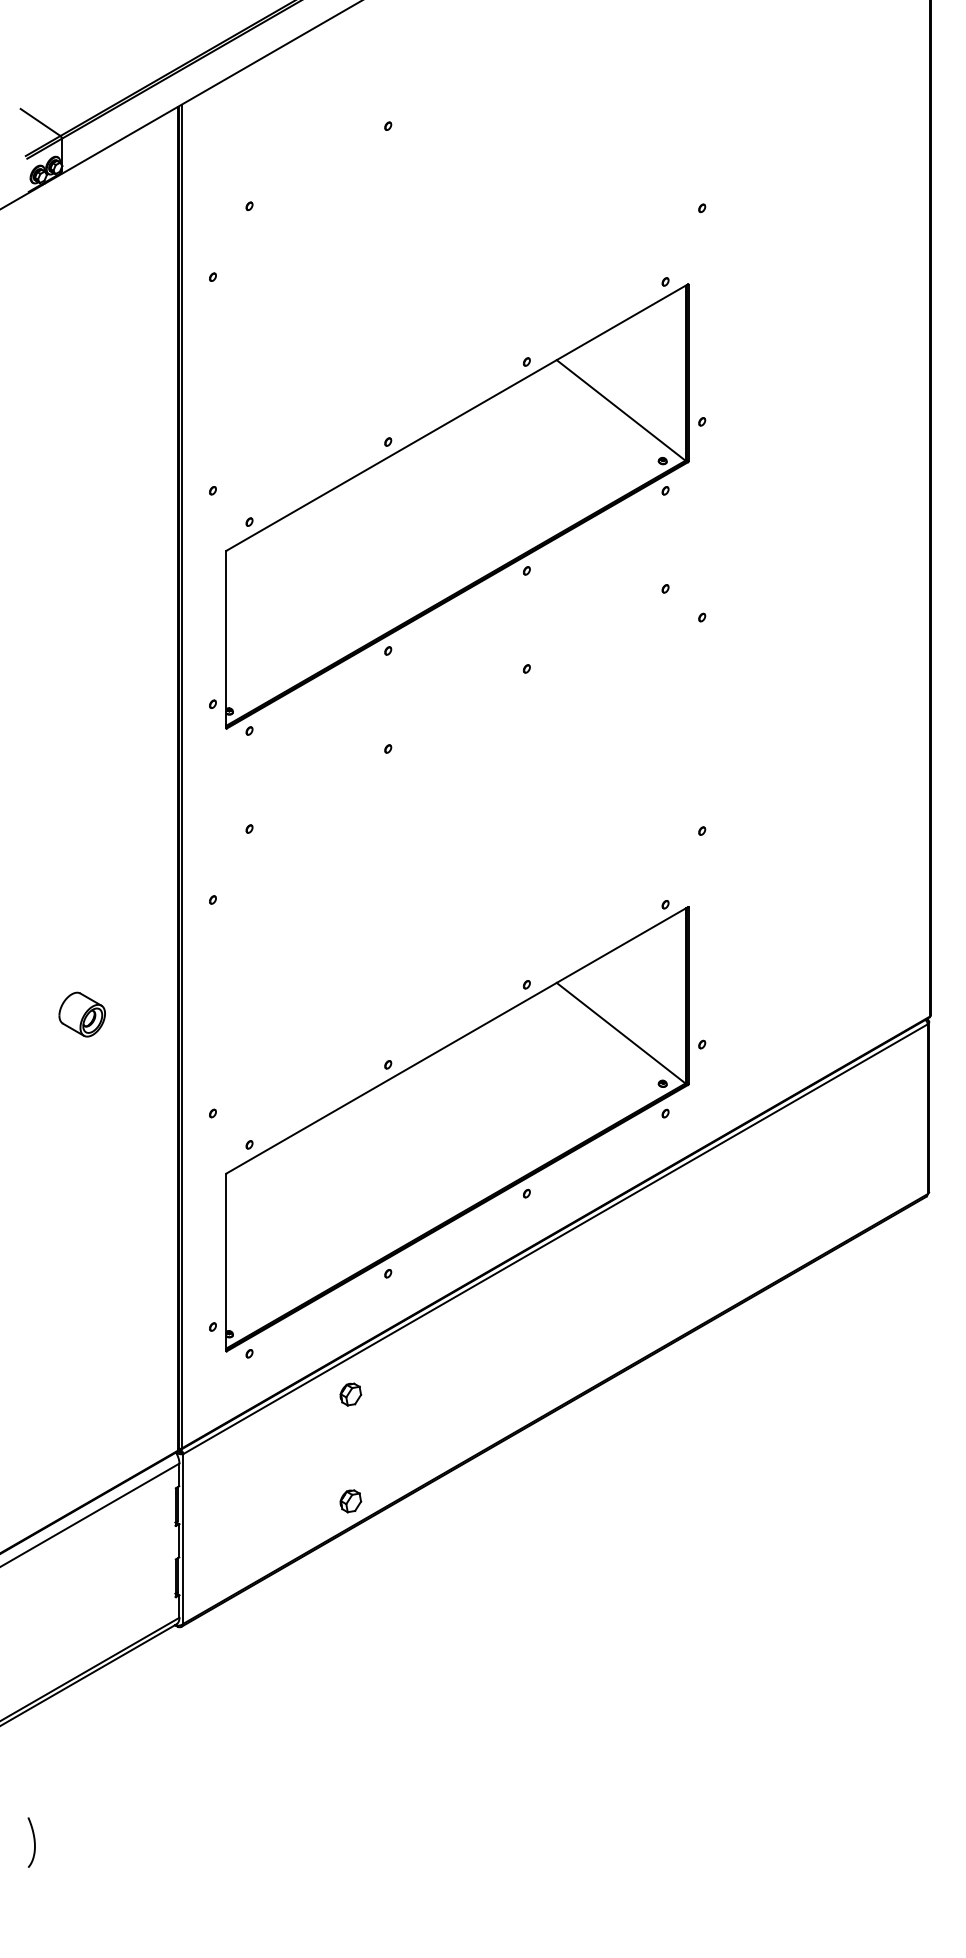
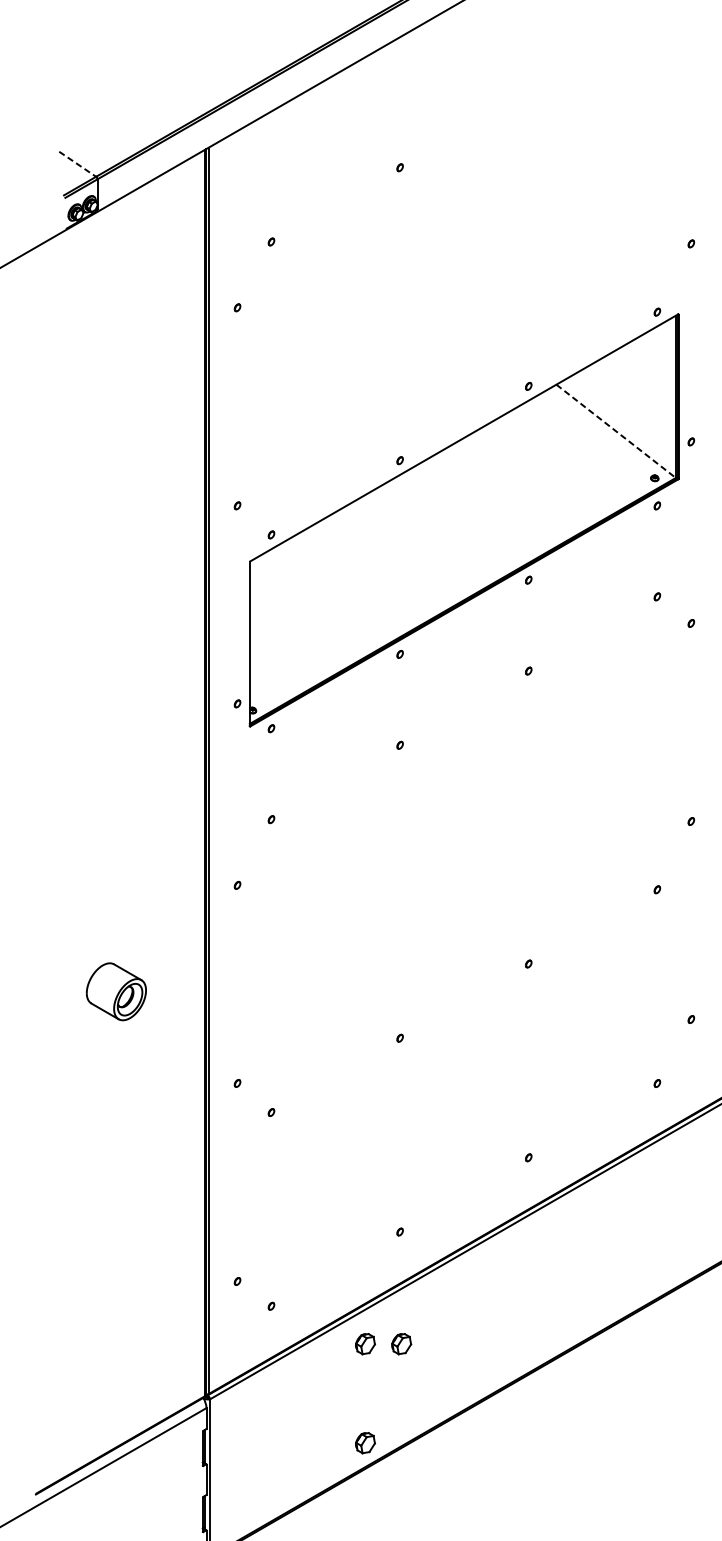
line: (41, 122) -> (78, 164), solid -> dashed
line: (621, 410) -> (616, 431), solid -> dashed
part: (81, 1014) -> (115, 991), size x1.4
part: (457, 1129) -> (464, 1098), removed
part: (389, 1394) -> (401, 1344), added

